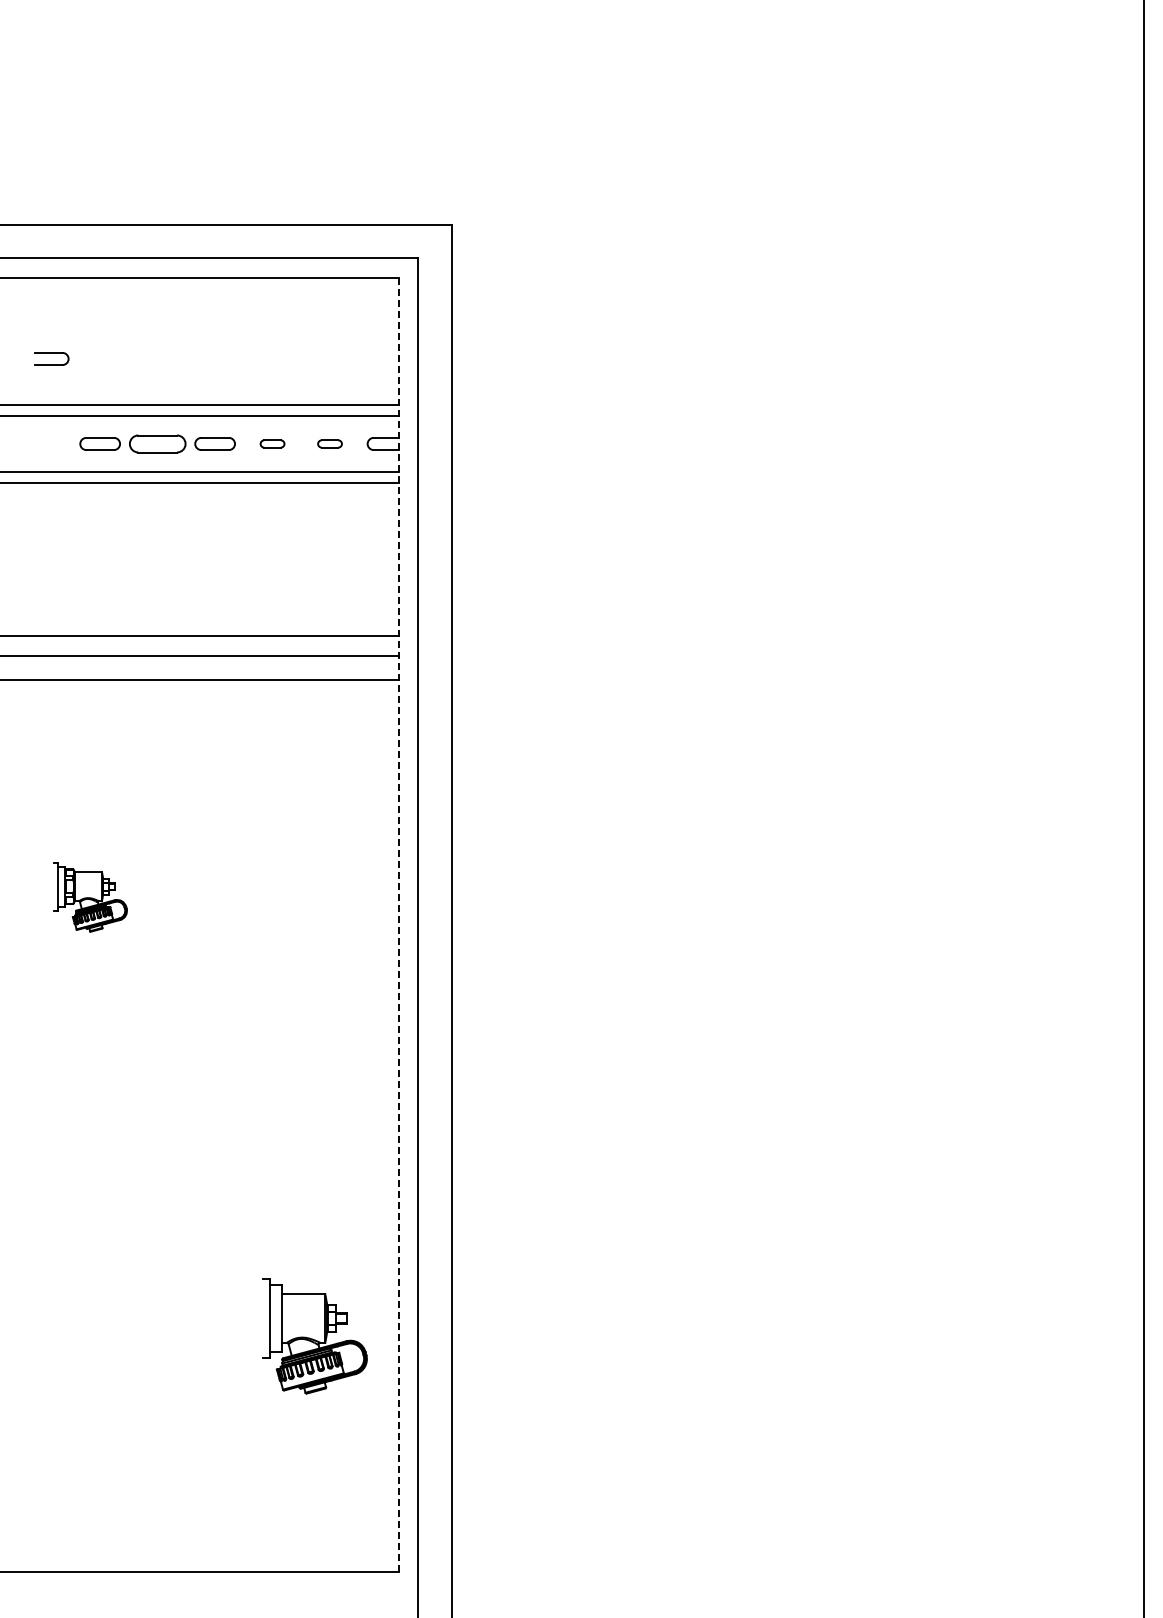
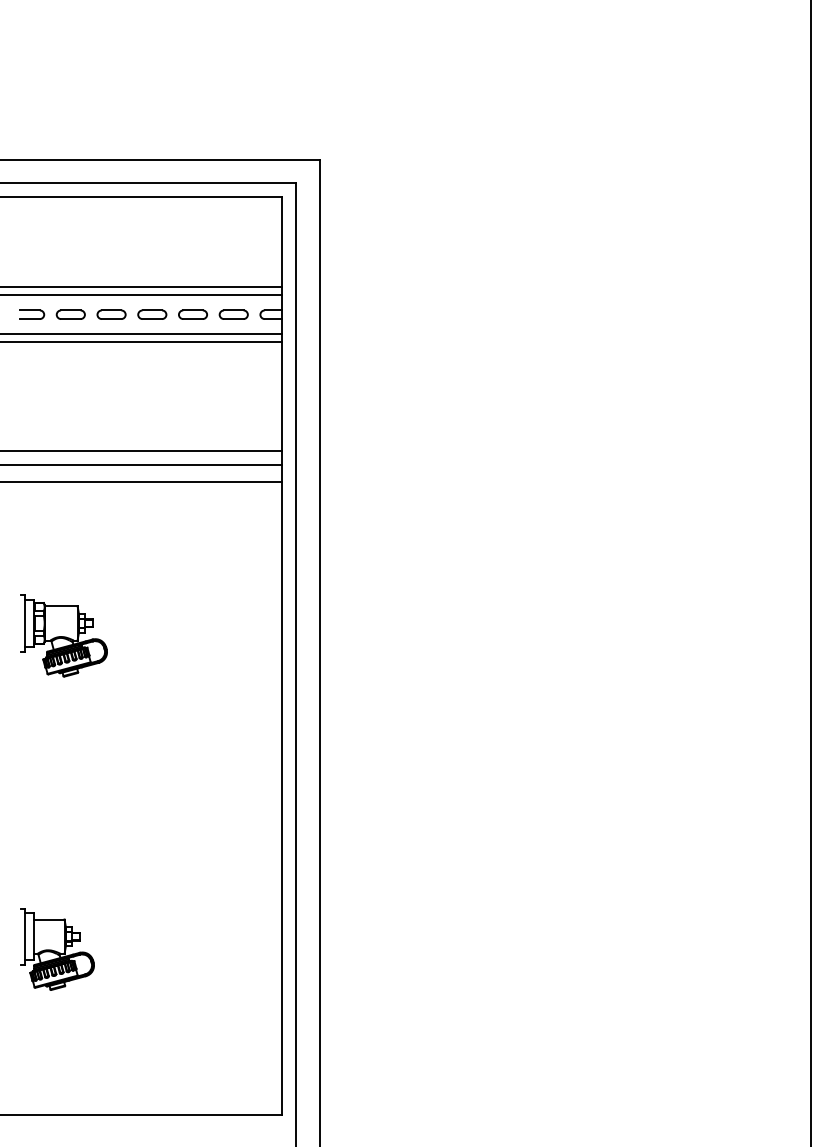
part: (51, 358) -> (32, 314), moved
part: (157, 443) -> (111, 314), size x0.71
part: (272, 443) -> (192, 314), size x1.67
part: (329, 443) -> (233, 314), size x1.67
part: (90, 897) -> (63, 636), size x1.67
line: (398, 924) -> (282, 655), dashed -> solid
part: (314, 1336) -> (56, 949), moved

